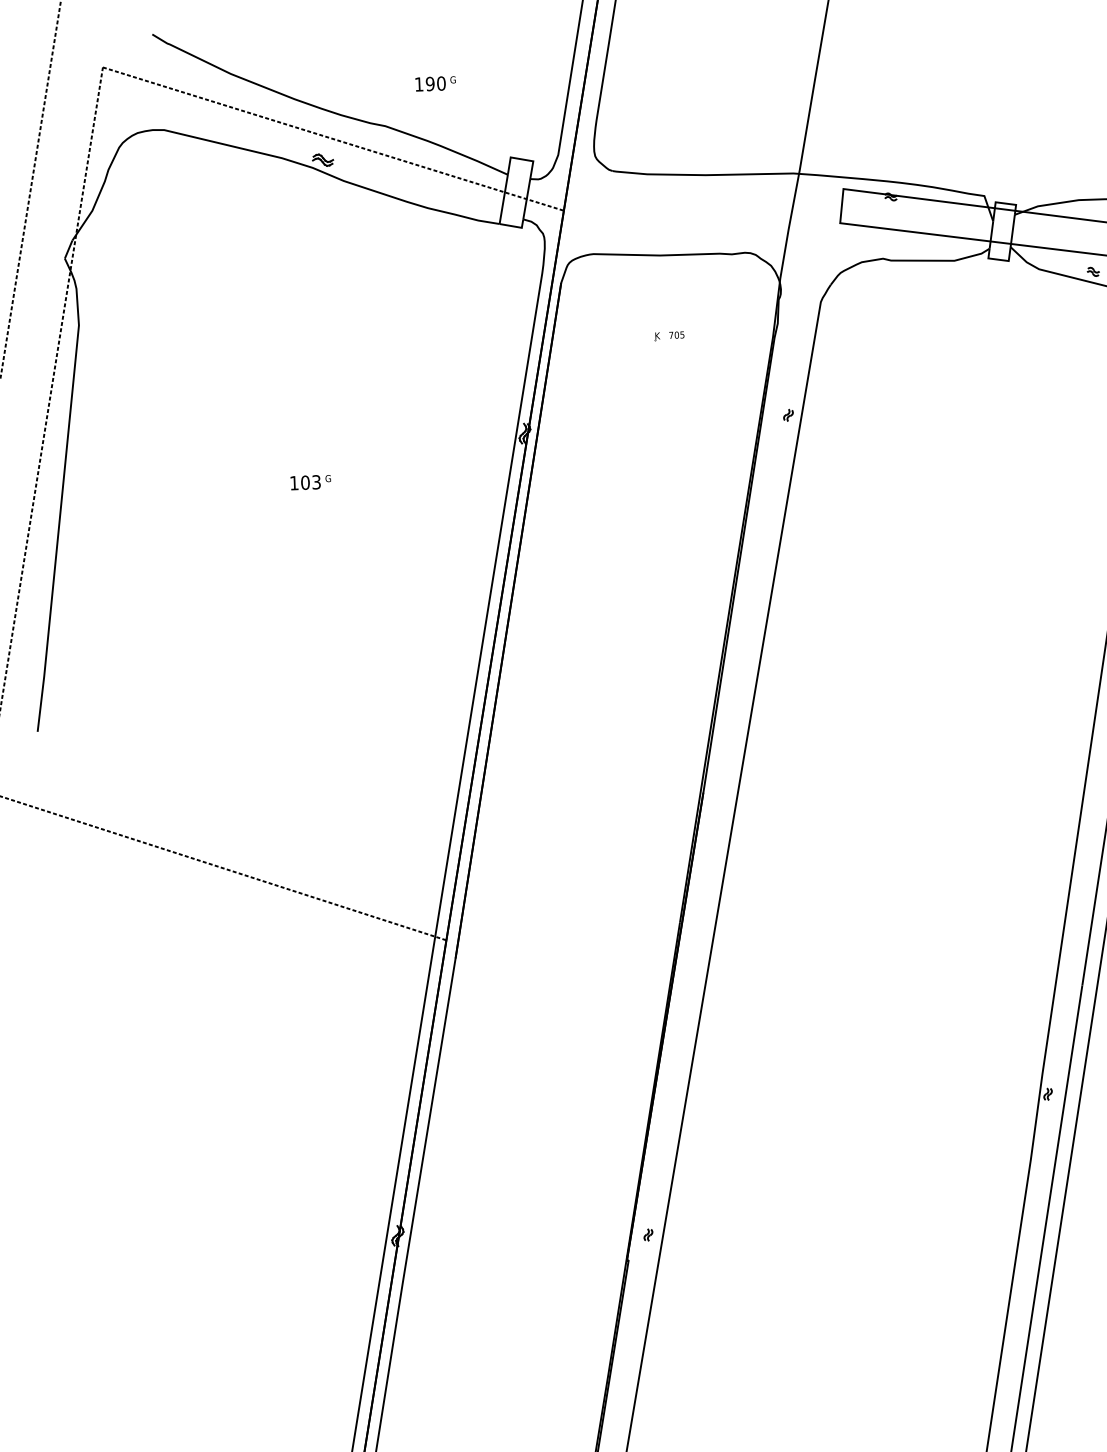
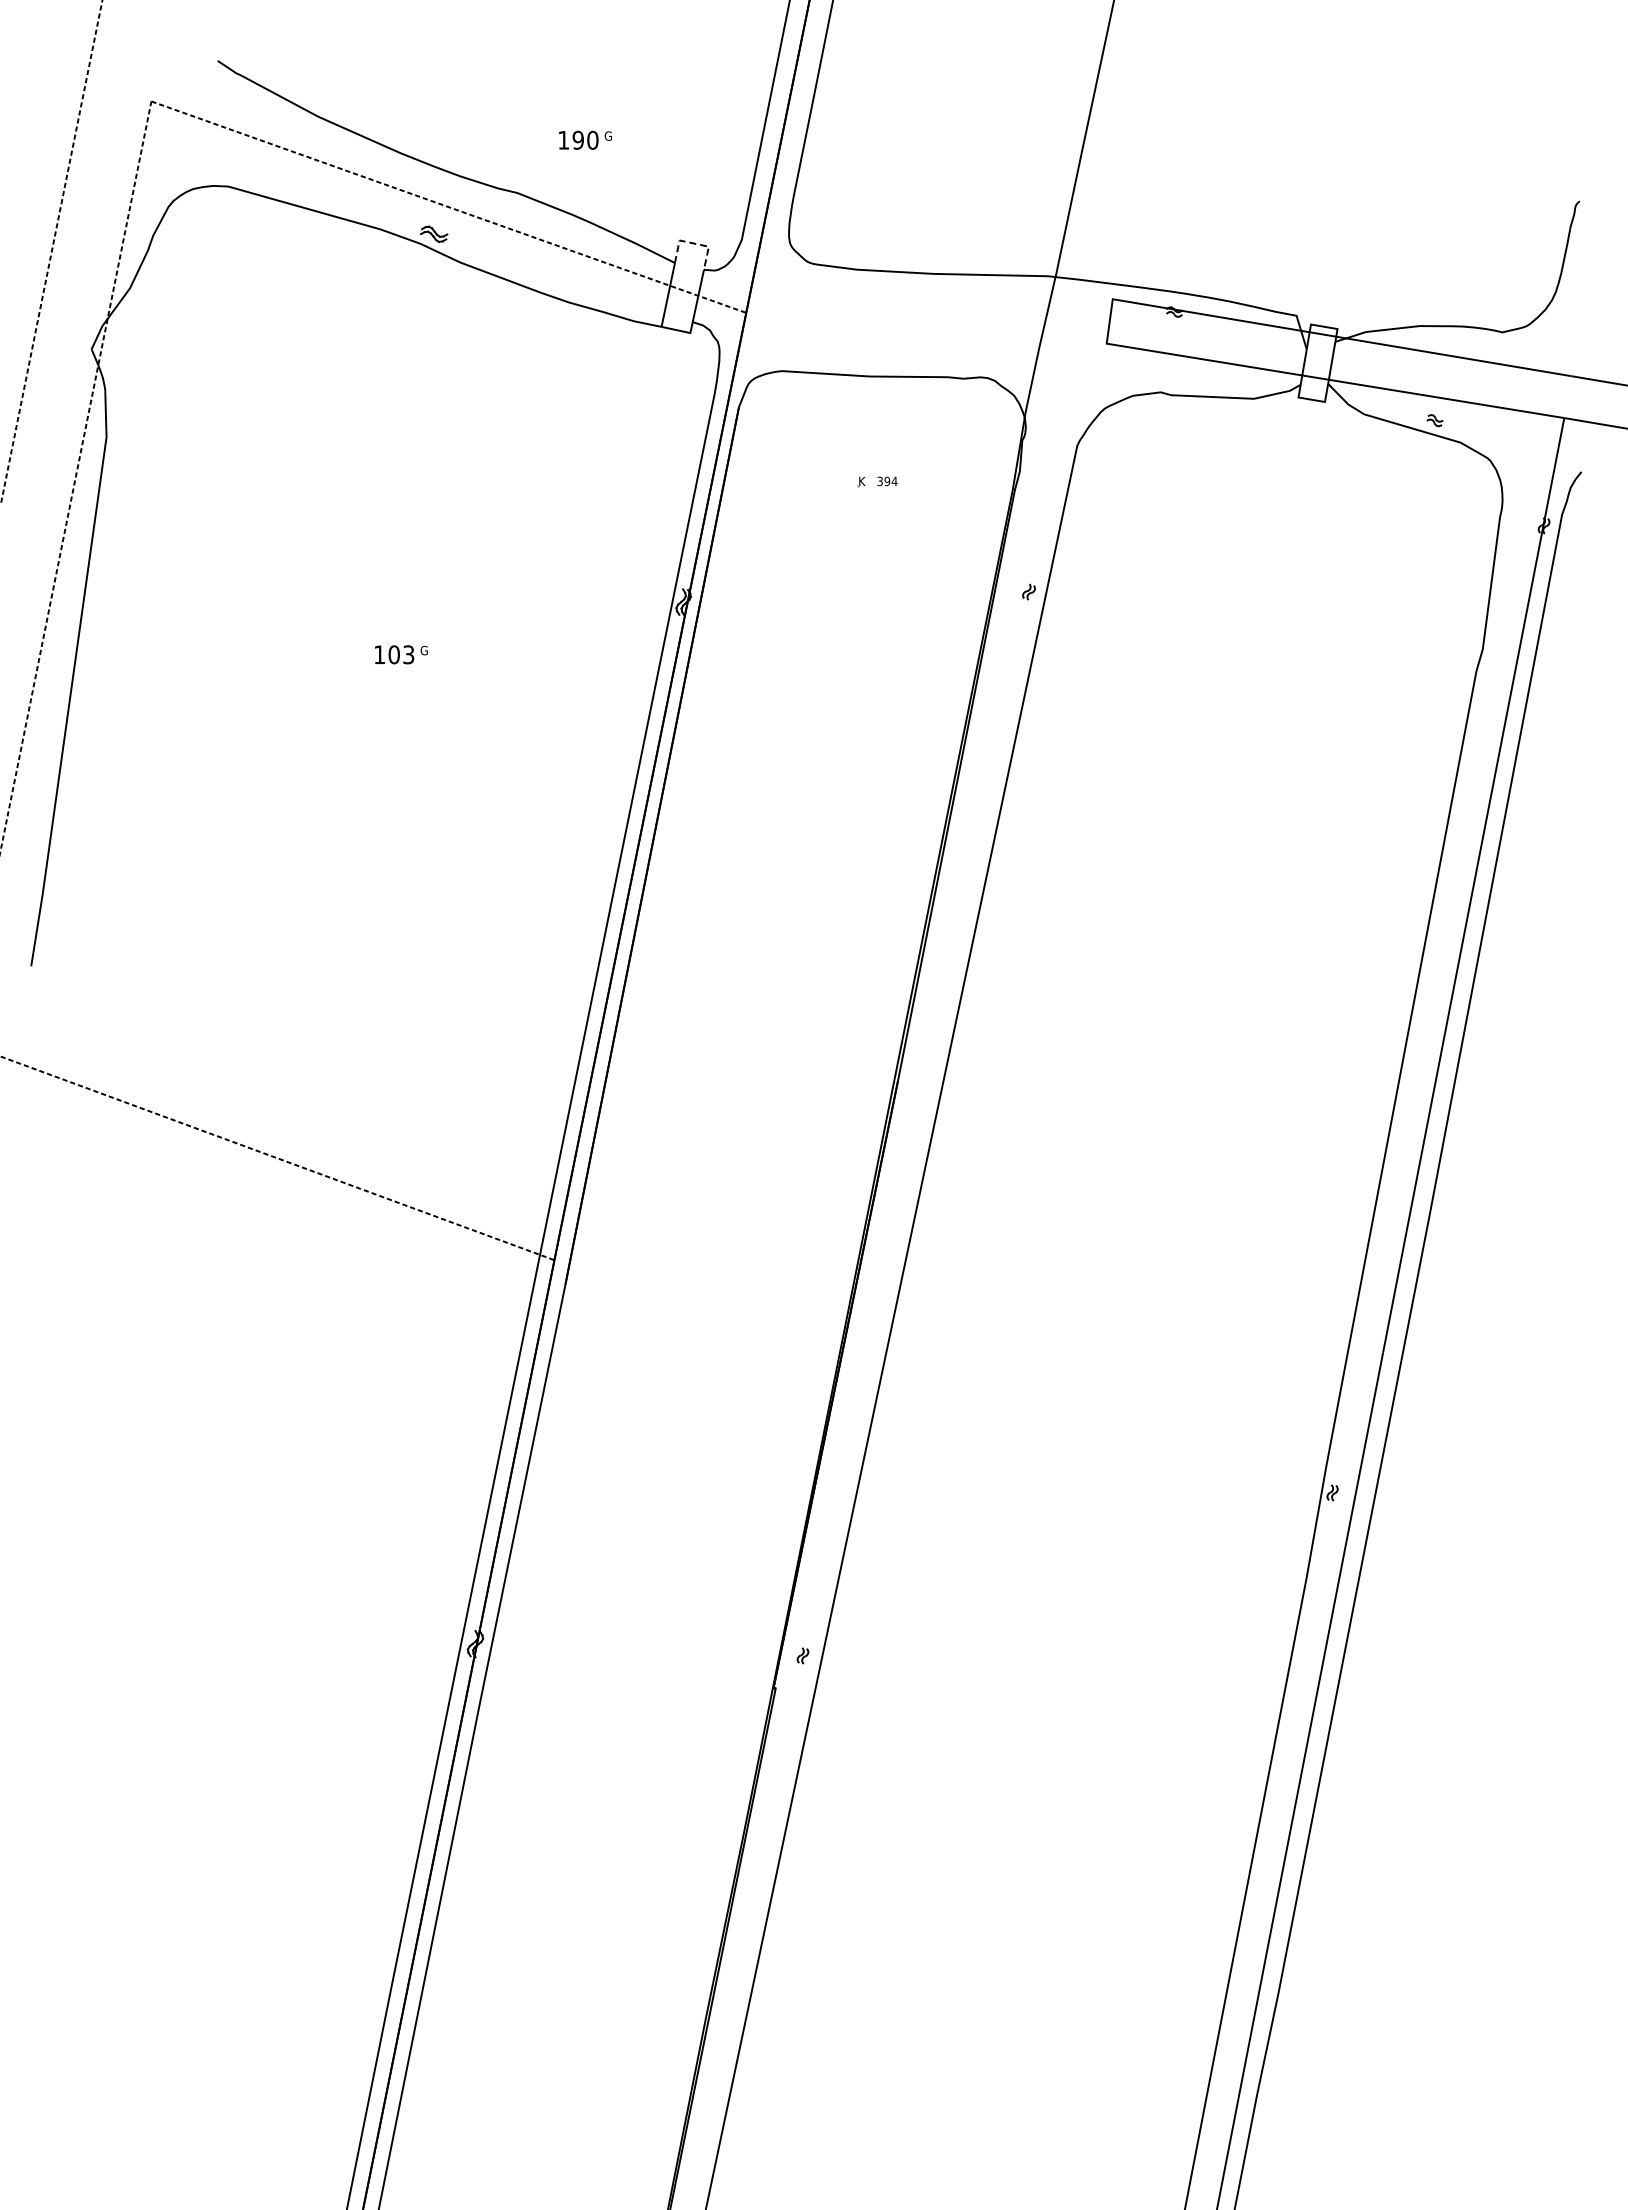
line: (522, 159) -> (694, 243), solid -> dashed
text: (676, 335) -> (887, 481), 705 -> 394

